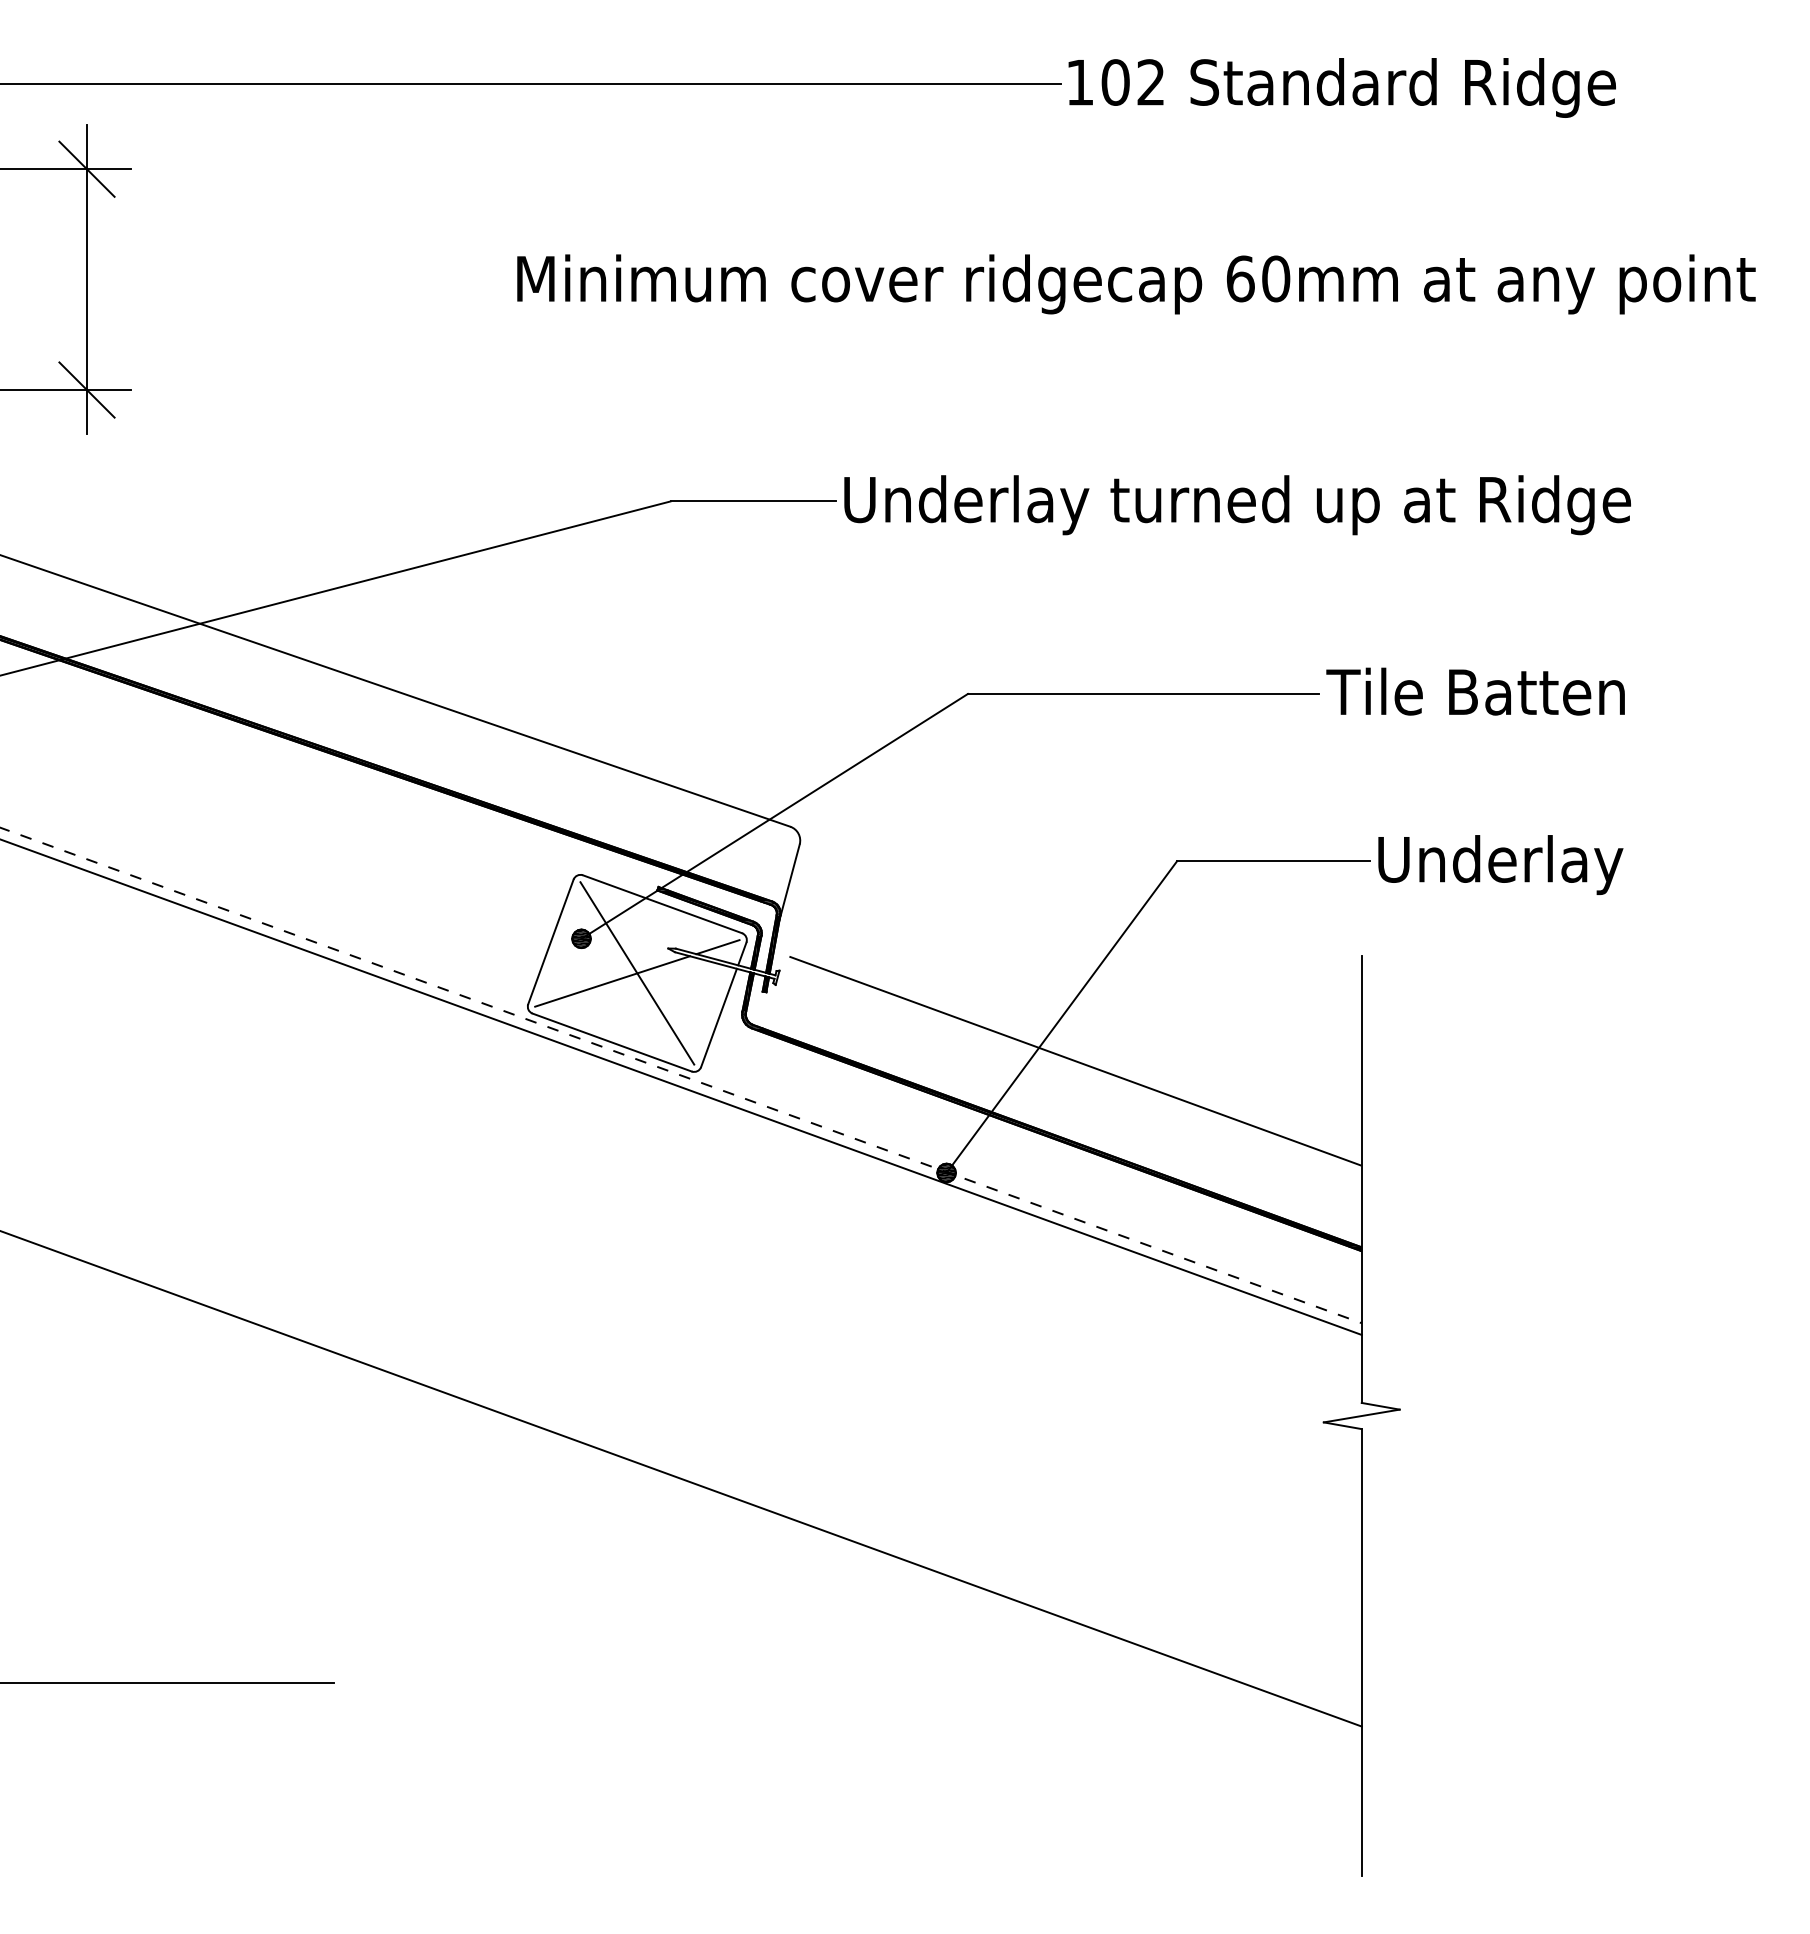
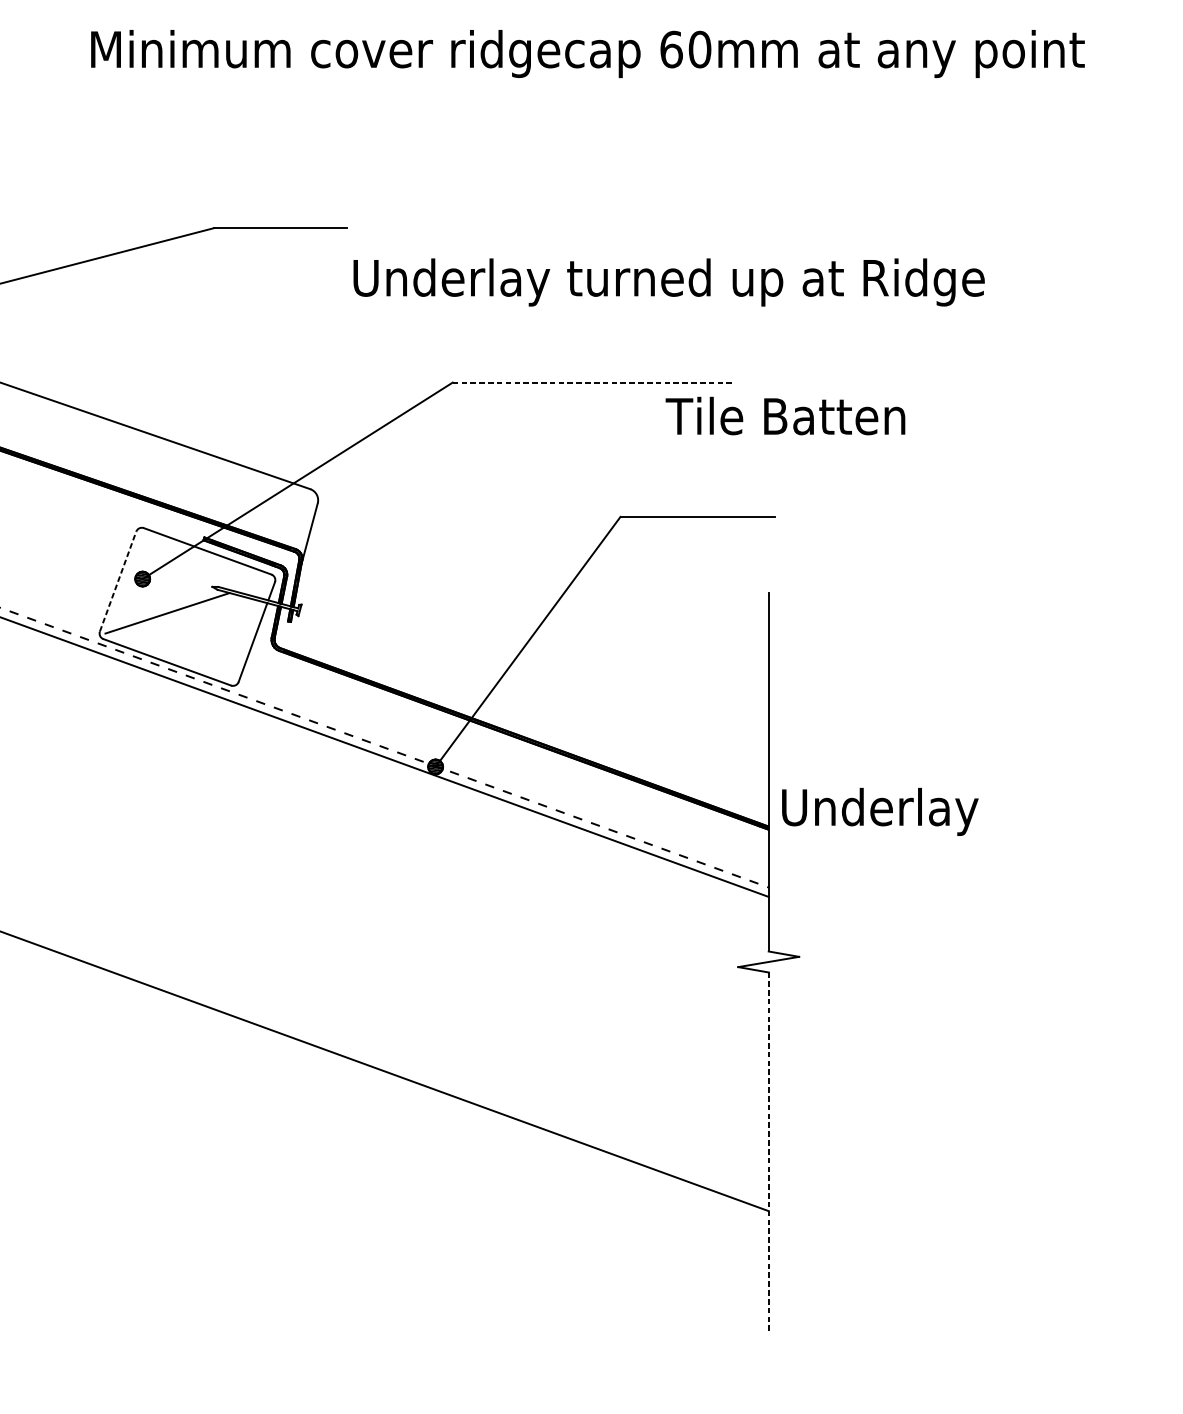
text: (1237, 505) -> (669, 282), moved
text: (1475, 691) -> (785, 415), moved
line: (1143, 693) -> (593, 382), solid -> dashed
text: (1500, 864) -> (880, 811), moved
line: (551, 941) -> (118, 581), solid -> dashed
line: (717, 947) -> (251, 586), removed
line: (637, 973) -> (187, 606), removed
line: (1075, 1060) -> (539, 676), removed
line: (1361, 1652) -> (768, 1151), solid -> dashed

